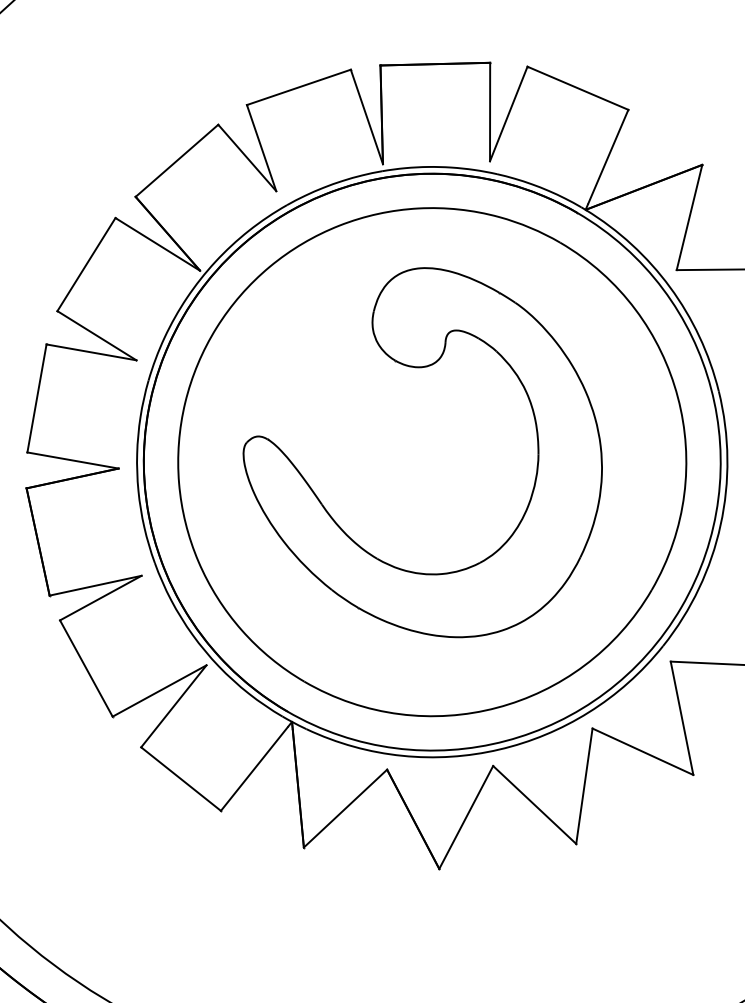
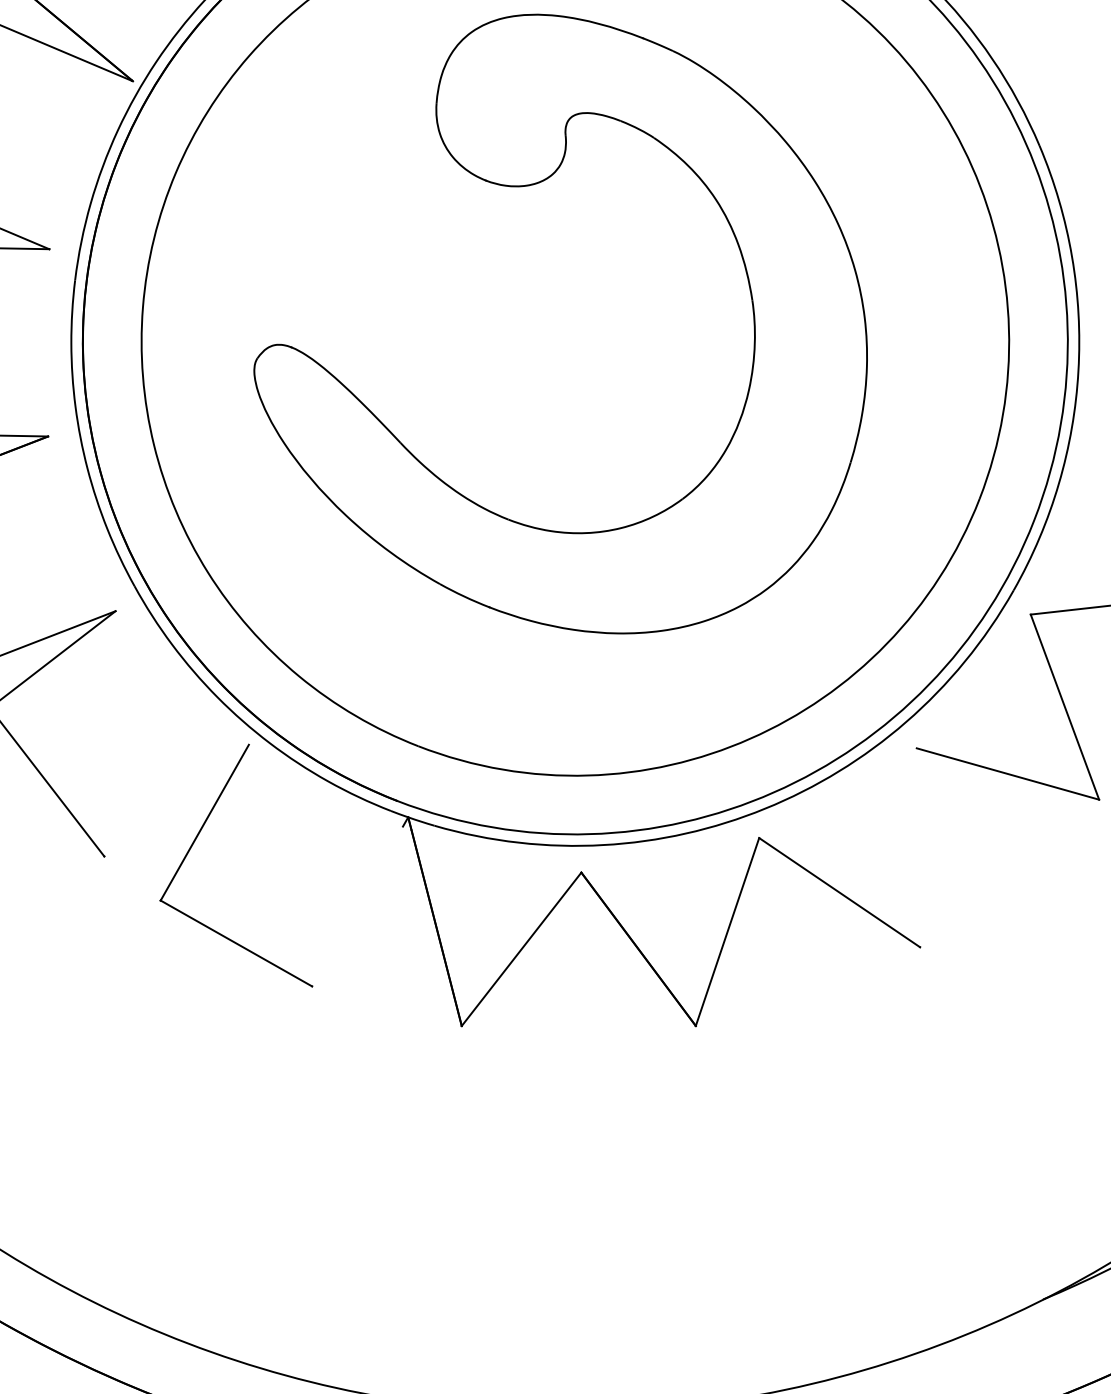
line: (159, 690) -> (176, 799), removed
line: (253, 768) -> (355, 906), removed
line: (584, 785) -> (918, 846), removed

